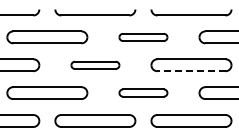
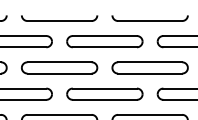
part: (143, 37) -> (104, 41), size x1.67
part: (95, 65) -> (59, 68), size x1.67
line: (190, 71) -> (149, 73), dashed -> solid
part: (143, 92) -> (104, 93), size x1.67

